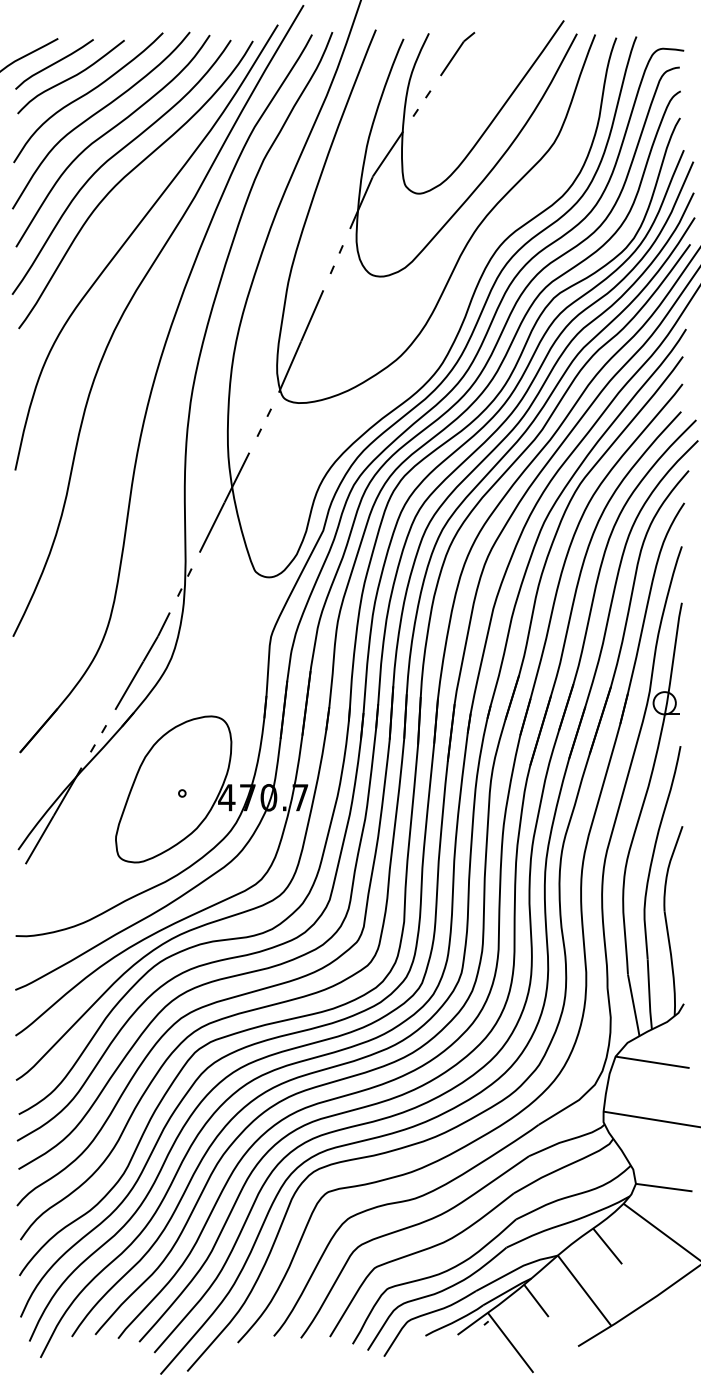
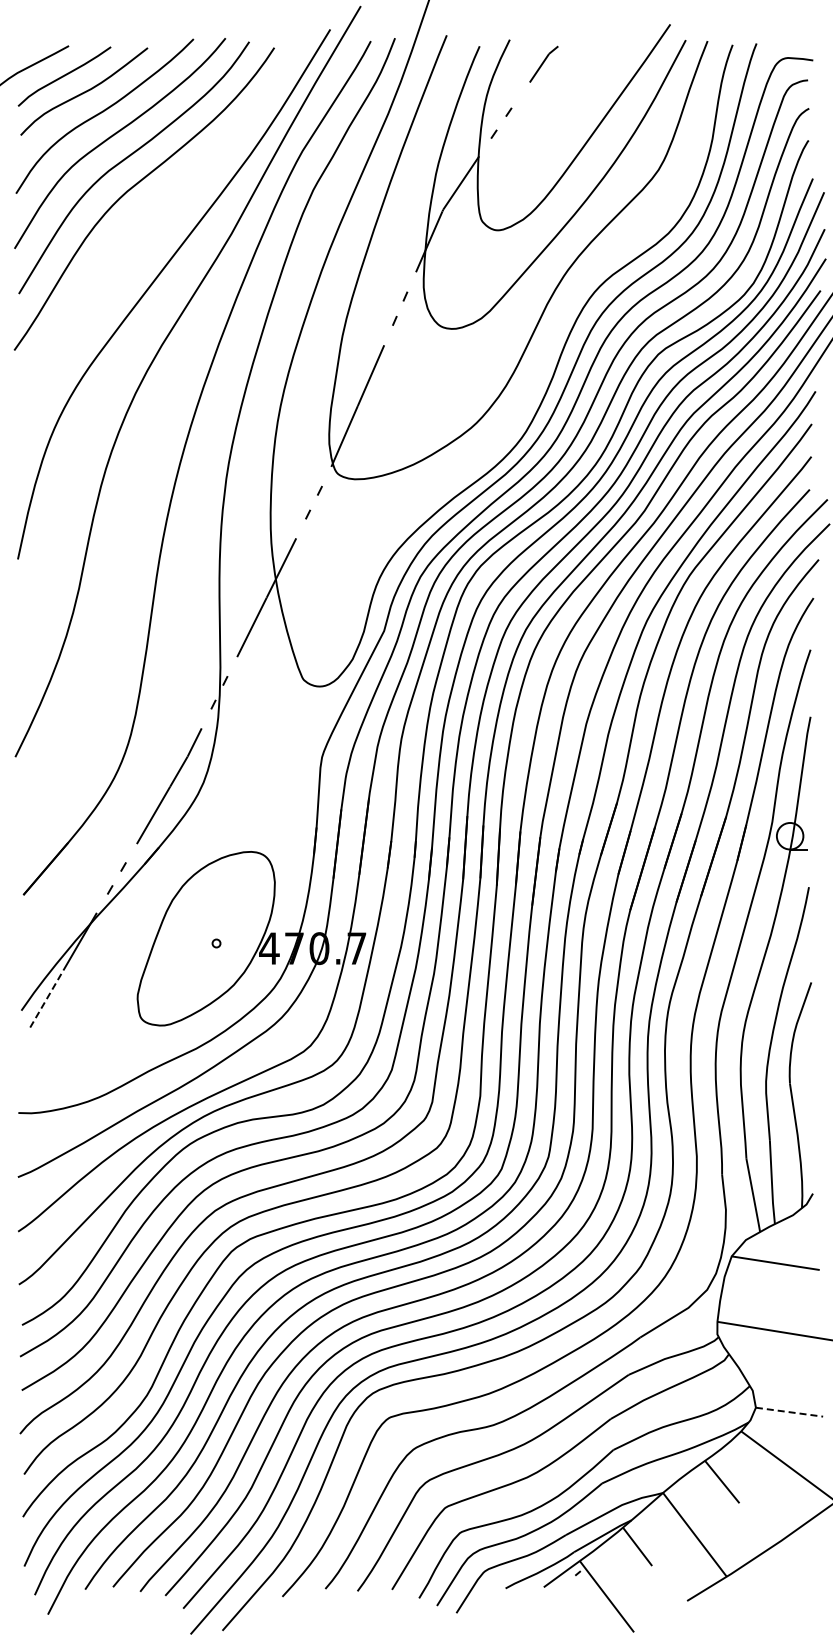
part: (457, 54) -> (543, 64), size x0.7
curve: (130, 173) -> (154, 206), removed
line: (40, 839) -> (47, 998), solid -> dashed
line: (664, 1187) -> (789, 1412), solid -> dashed

